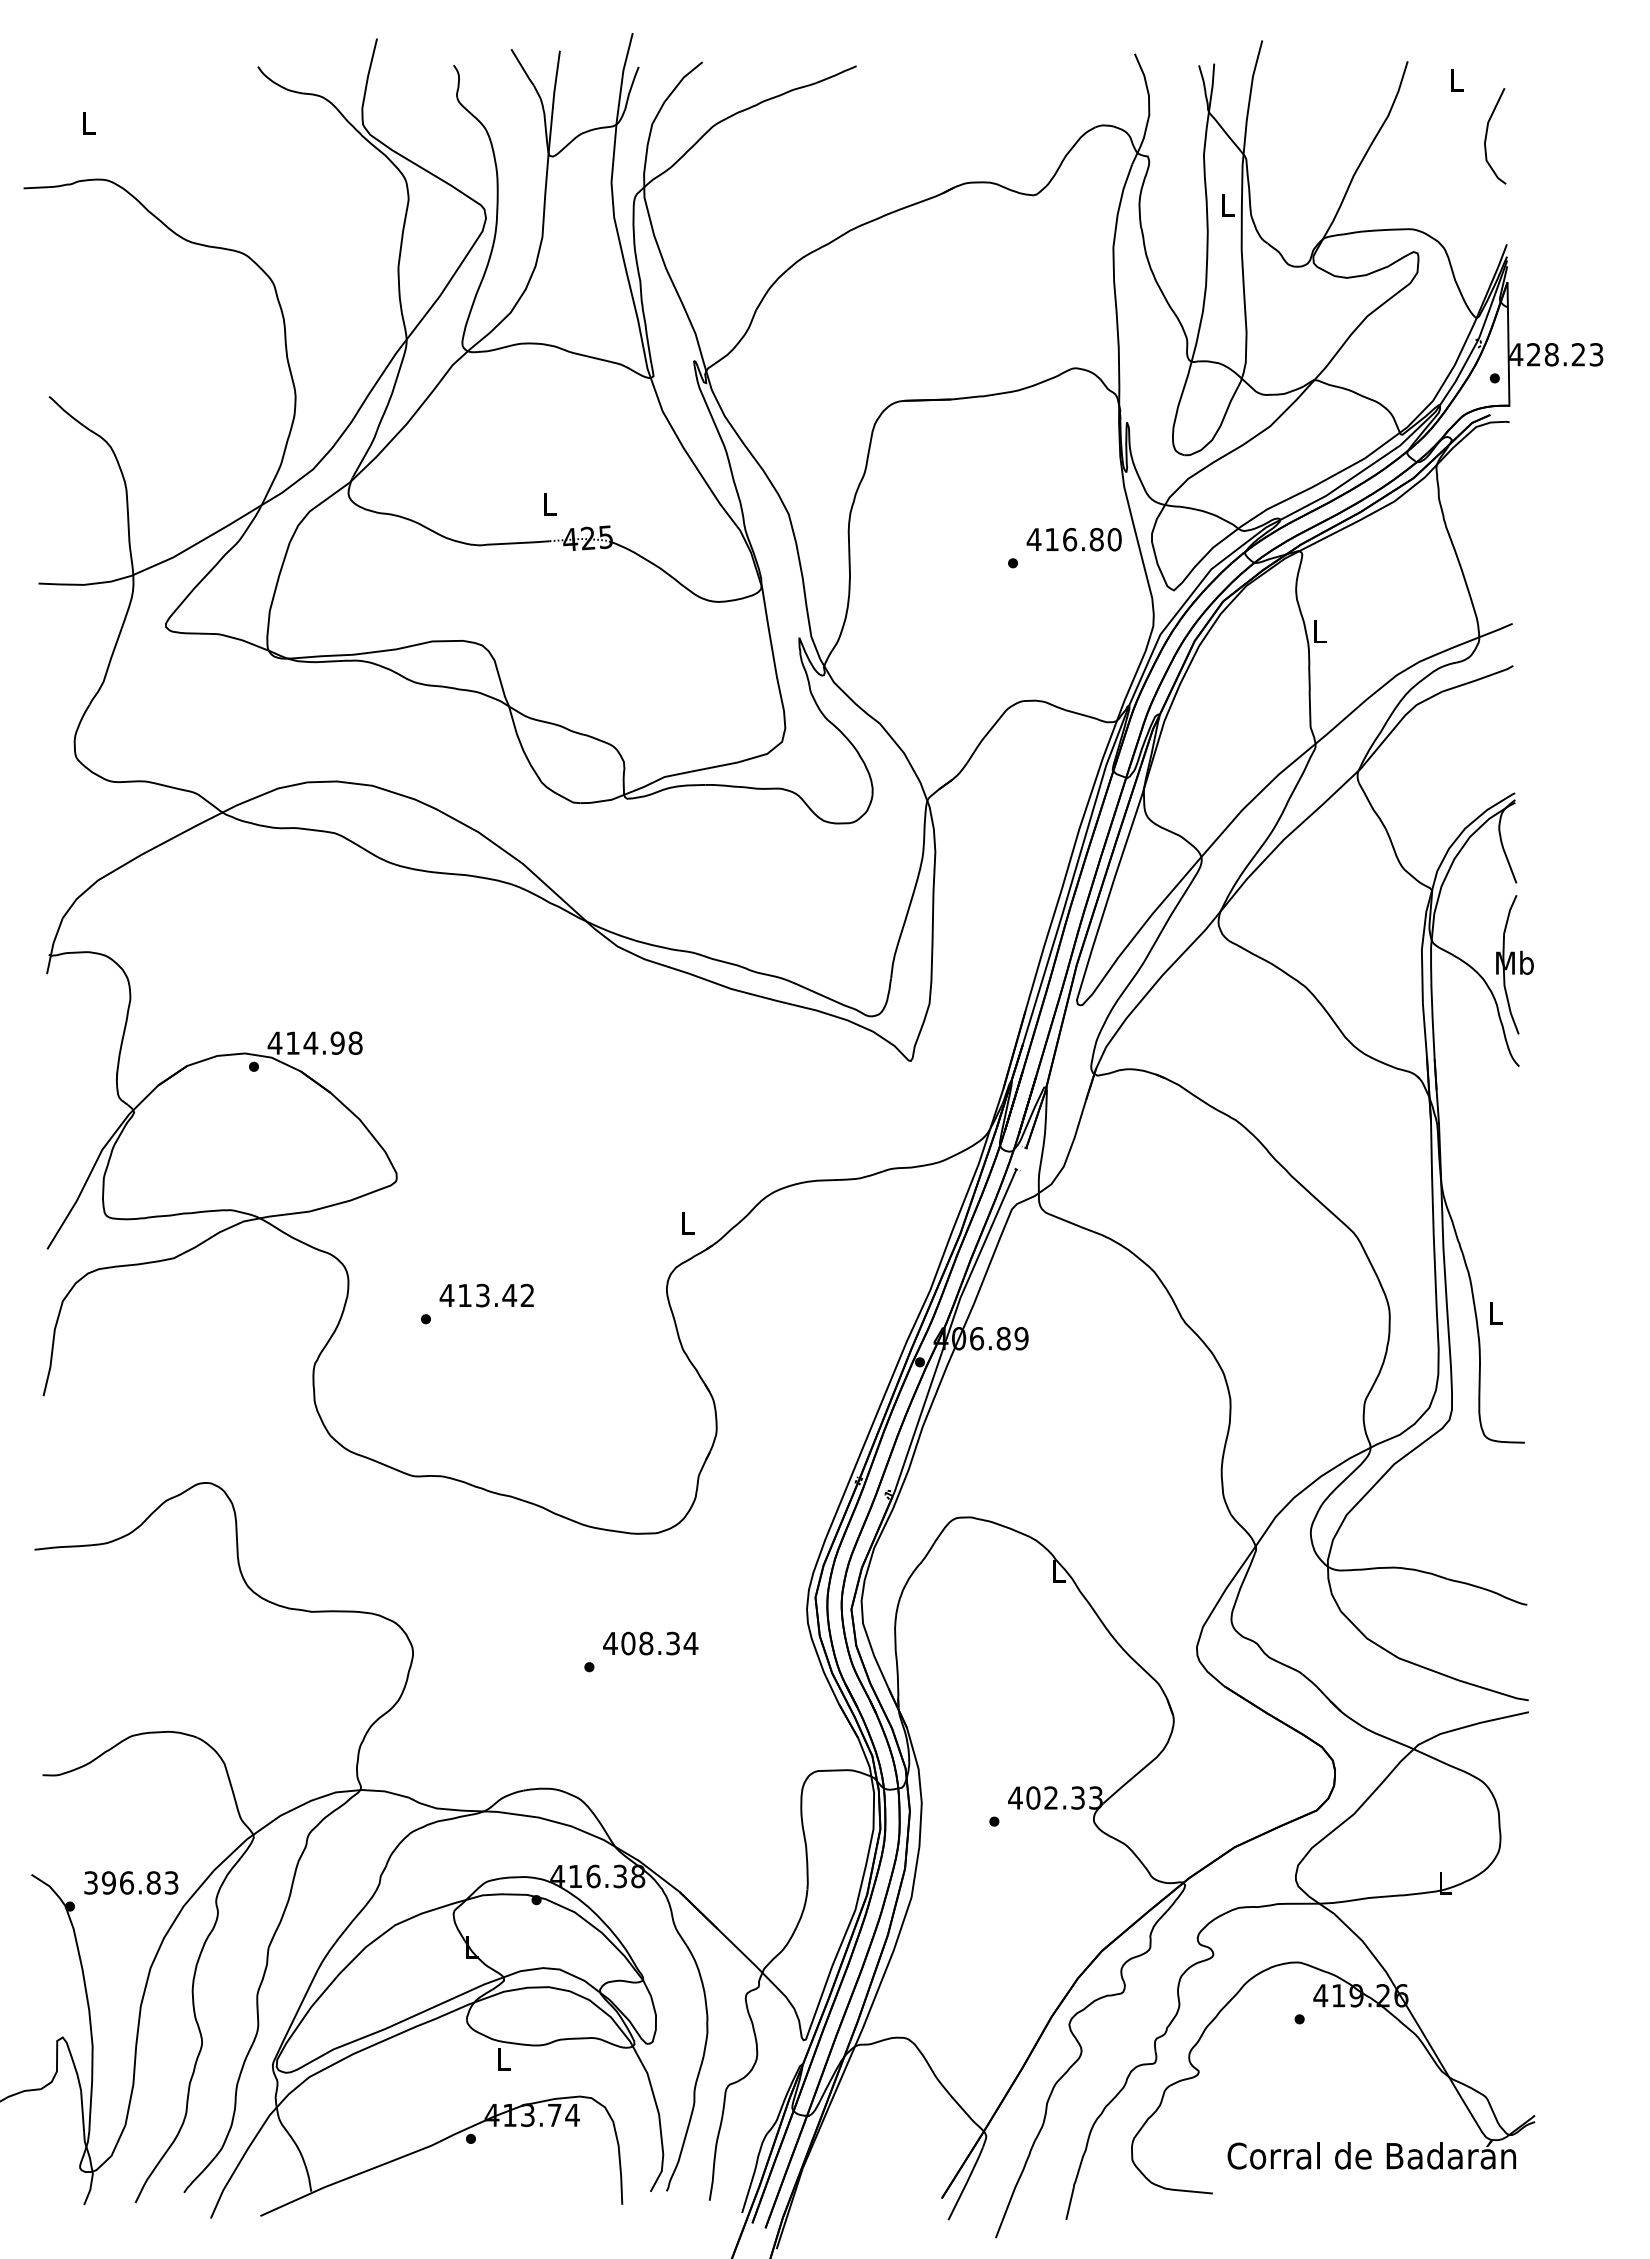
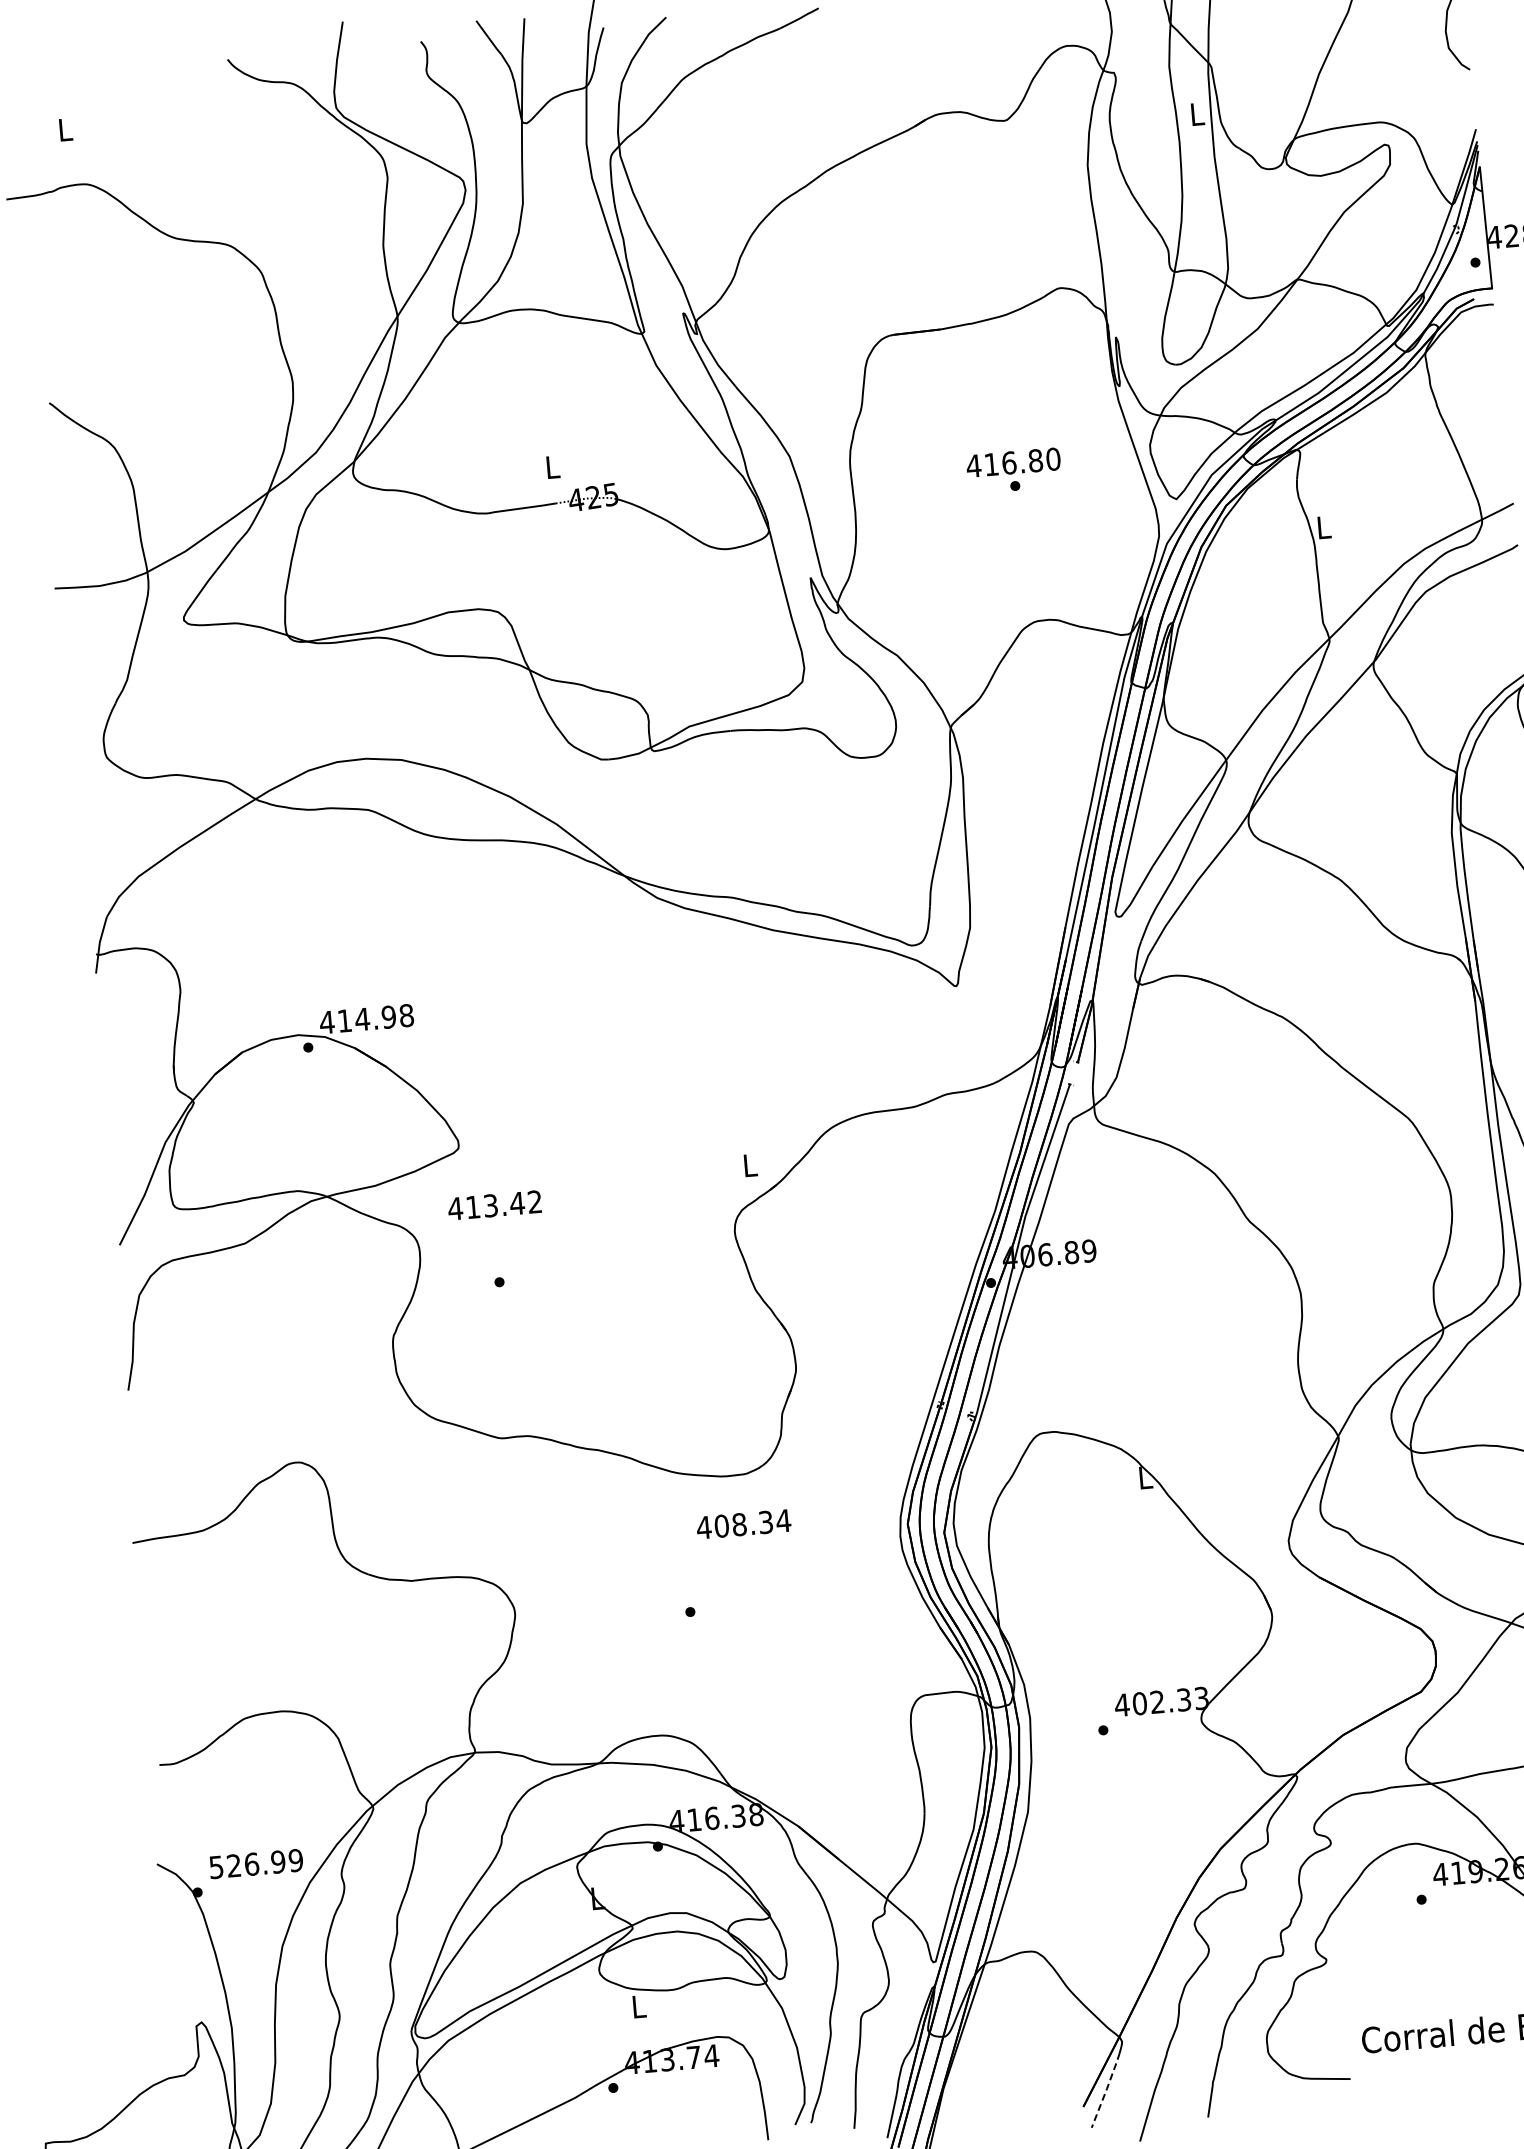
text: (1073, 539) -> (1012, 462), moved
text: (486, 1295) -> (494, 1205), moved
text: (650, 1643) -> (743, 1524), moved
text: (131, 1882) -> (256, 1863), 396.83 -> 526.99
line: (966, 2183) -> (1106, 2090), solid -> dashed

